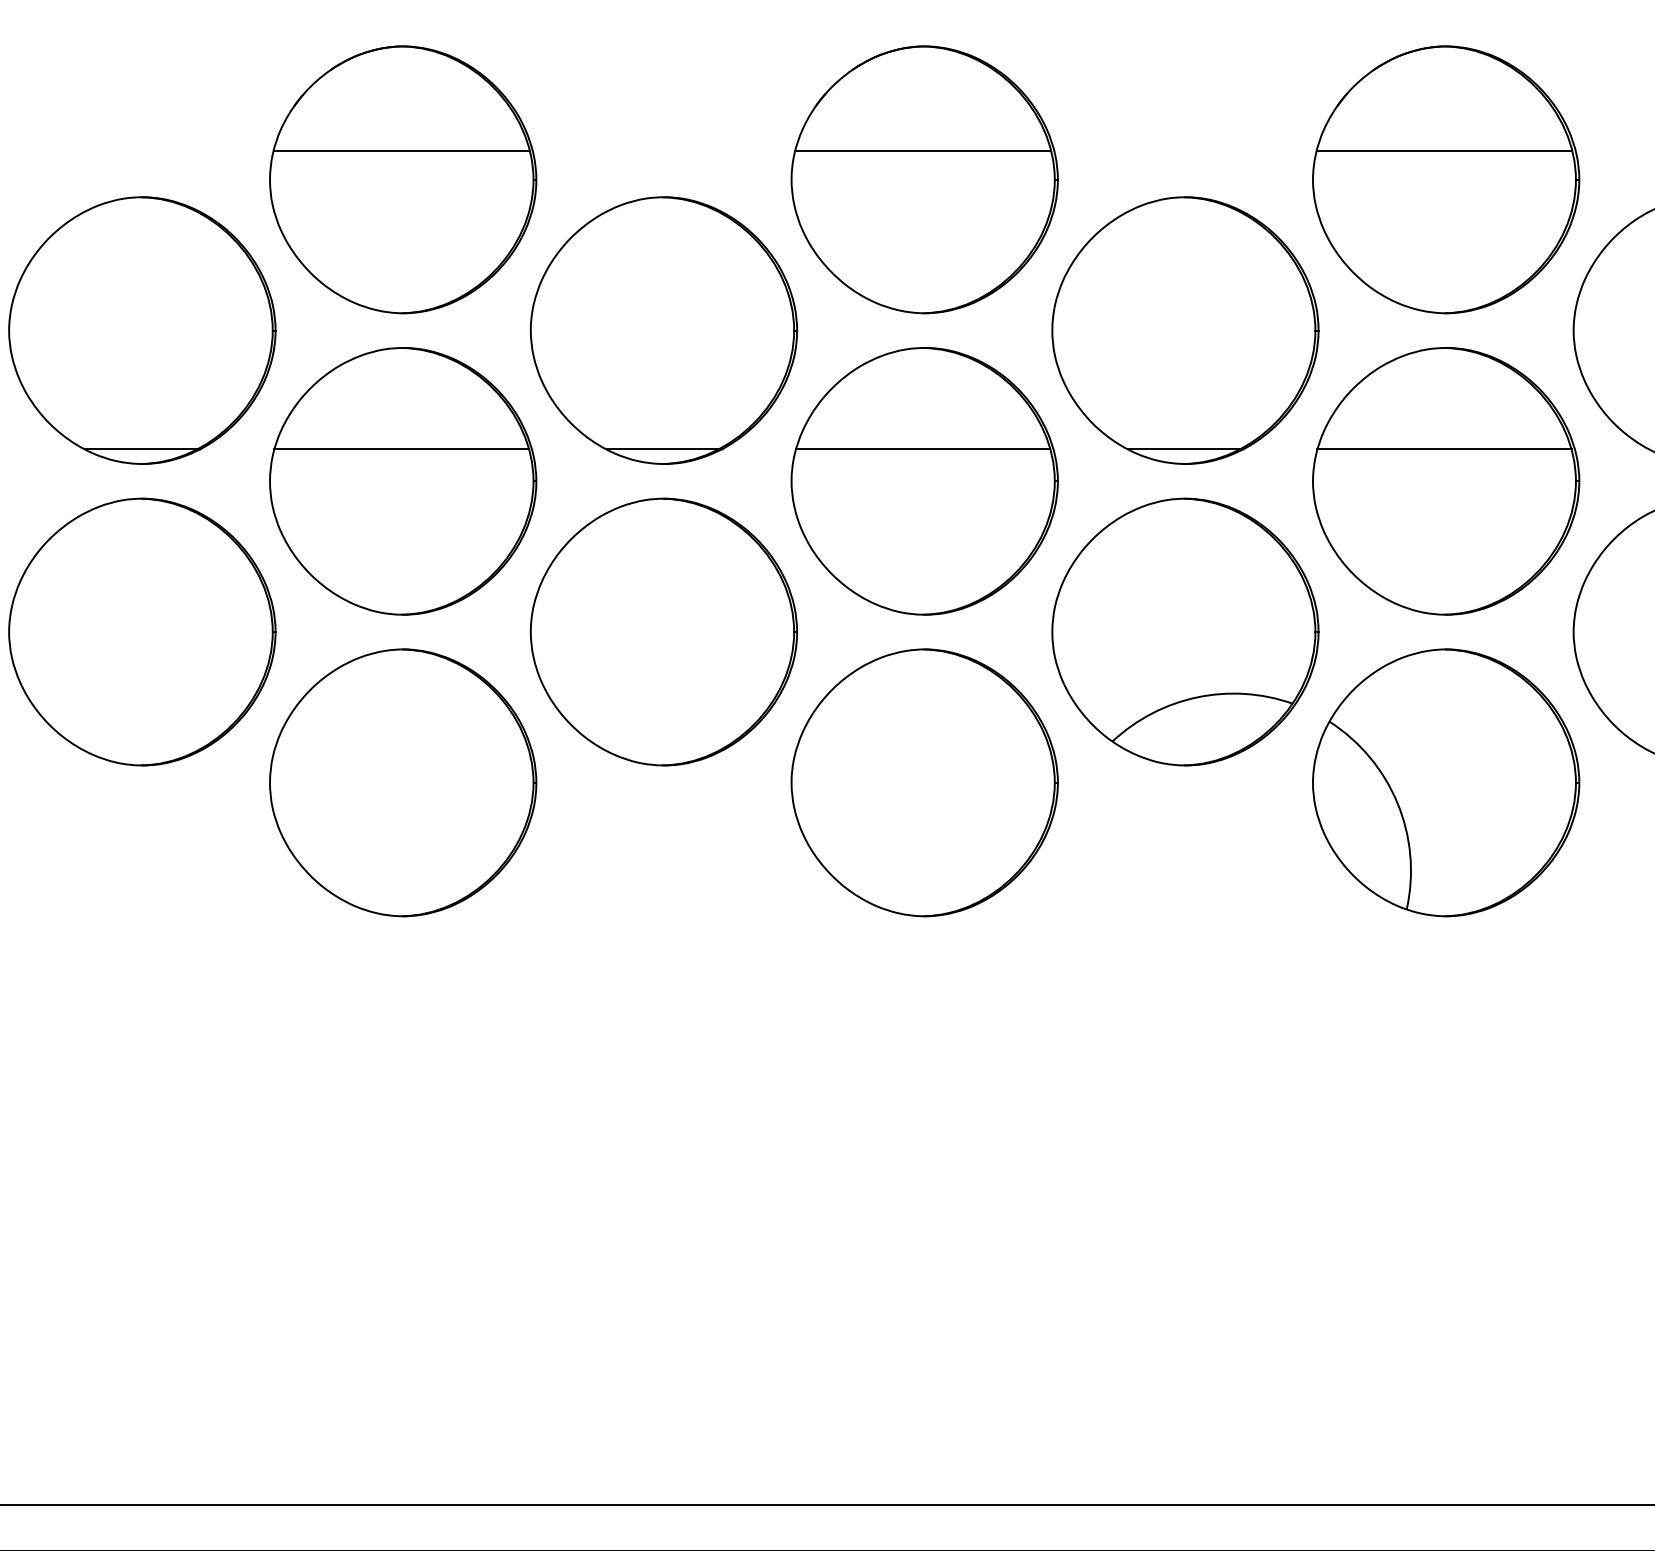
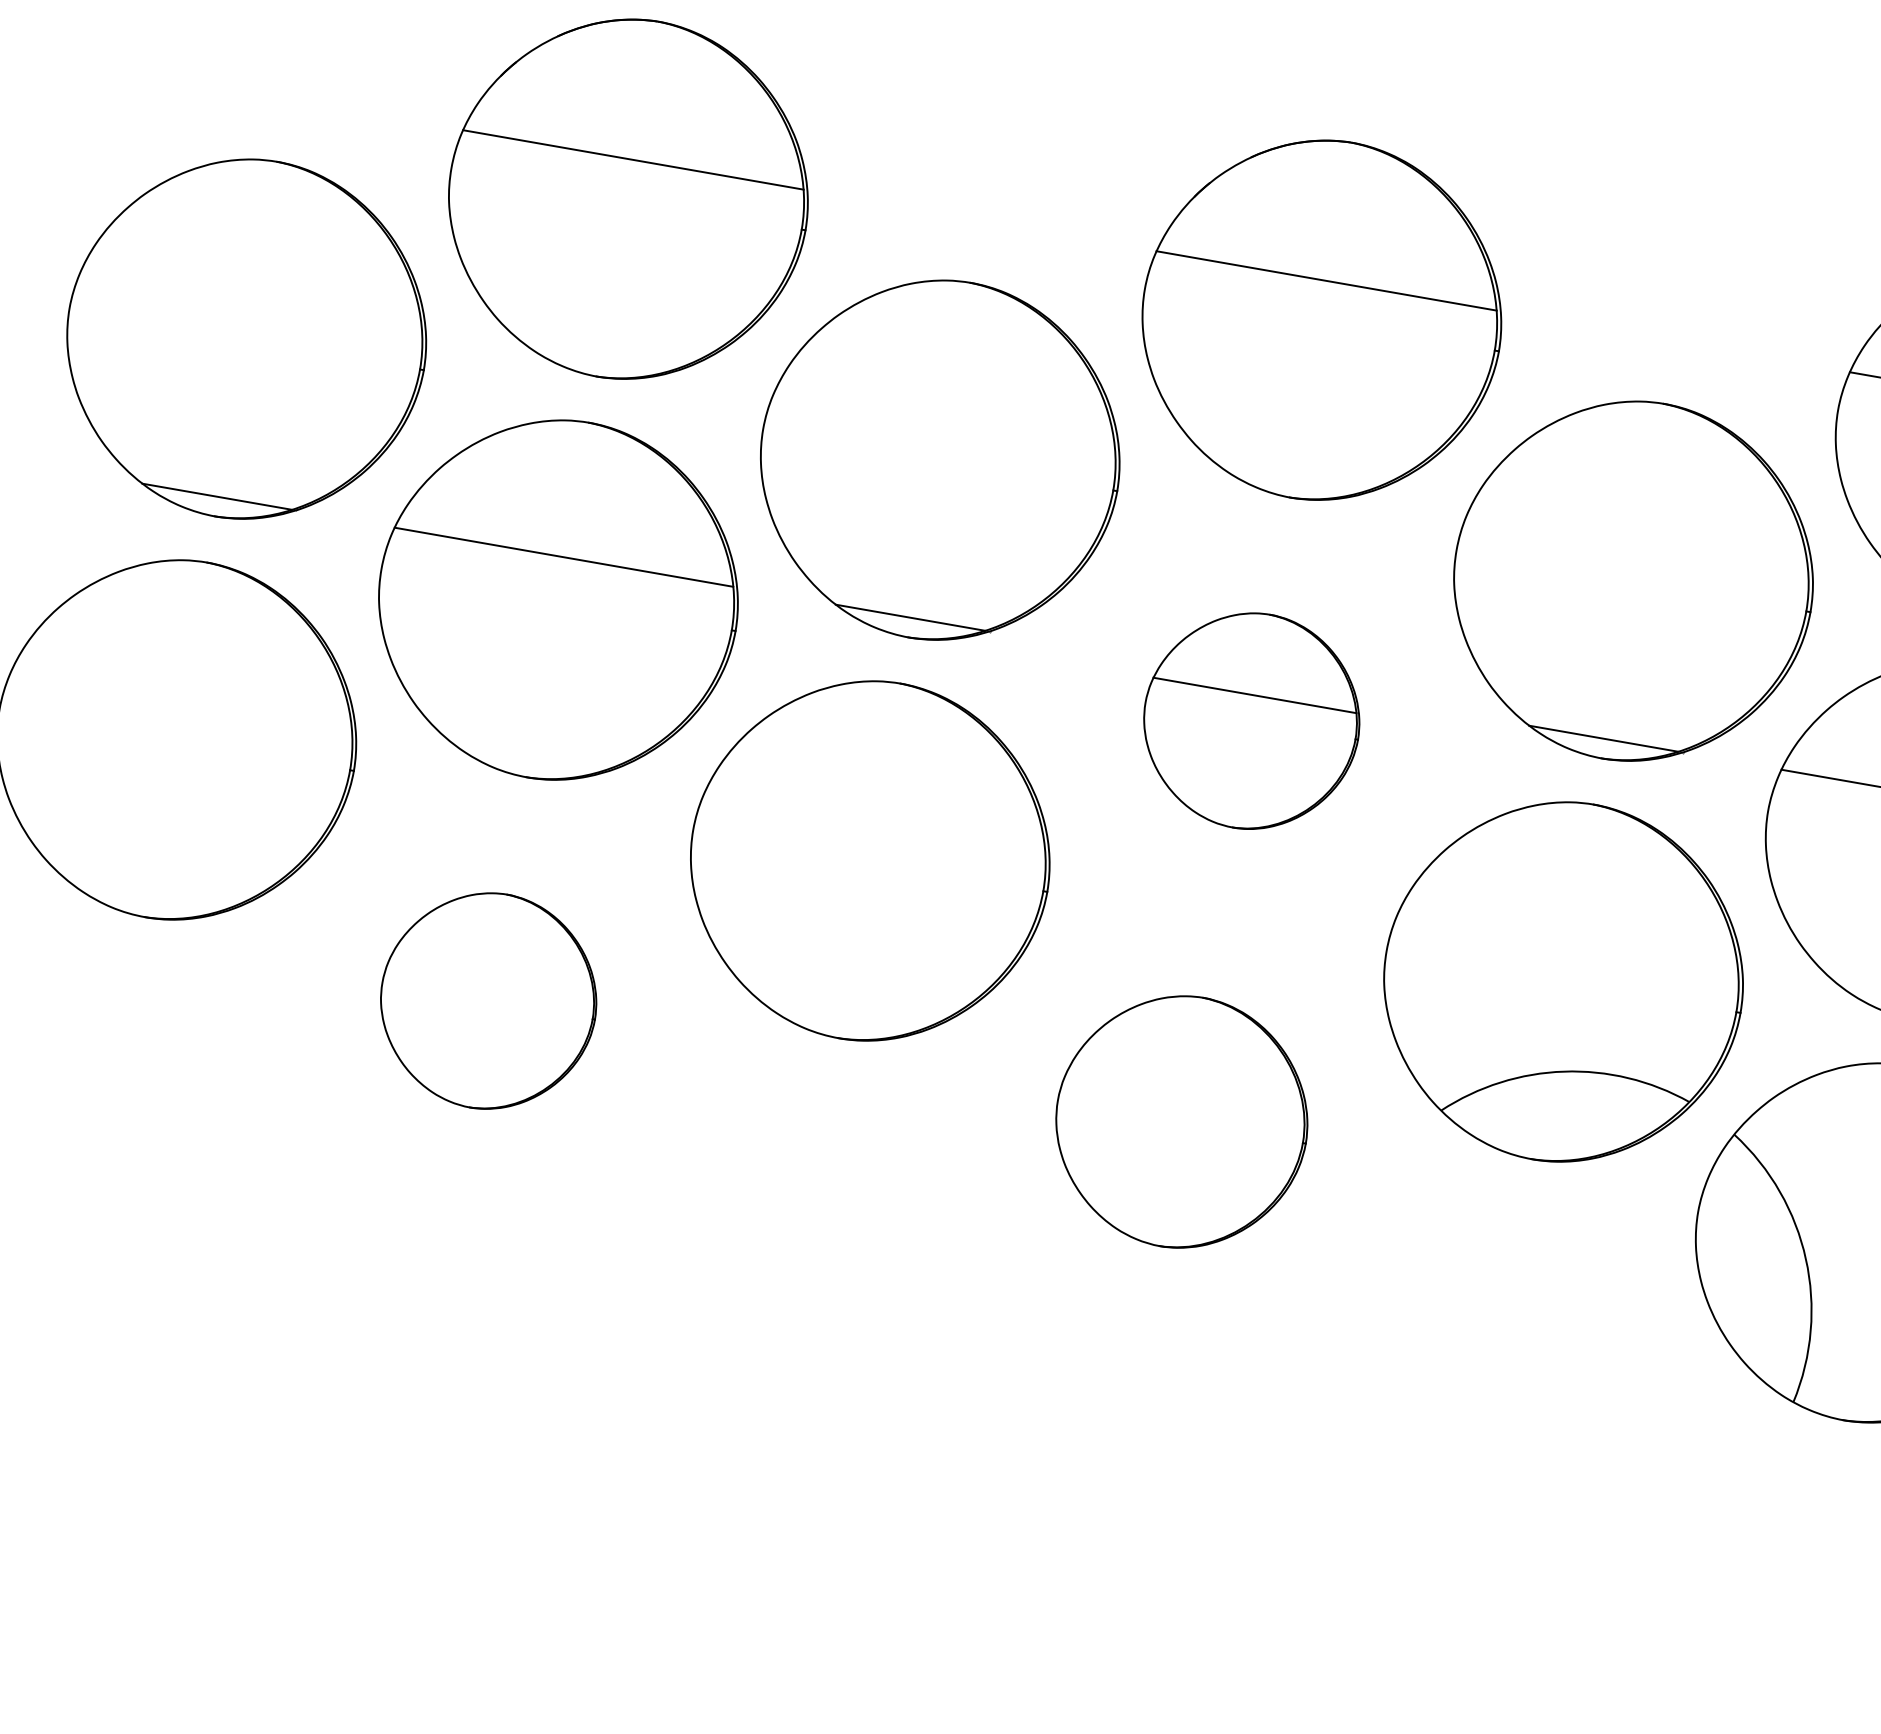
part: (924, 481) -> (1251, 721), size x0.6
part: (403, 782) -> (489, 1000), size x0.6
part: (924, 782) -> (1181, 1121), size x0.7

